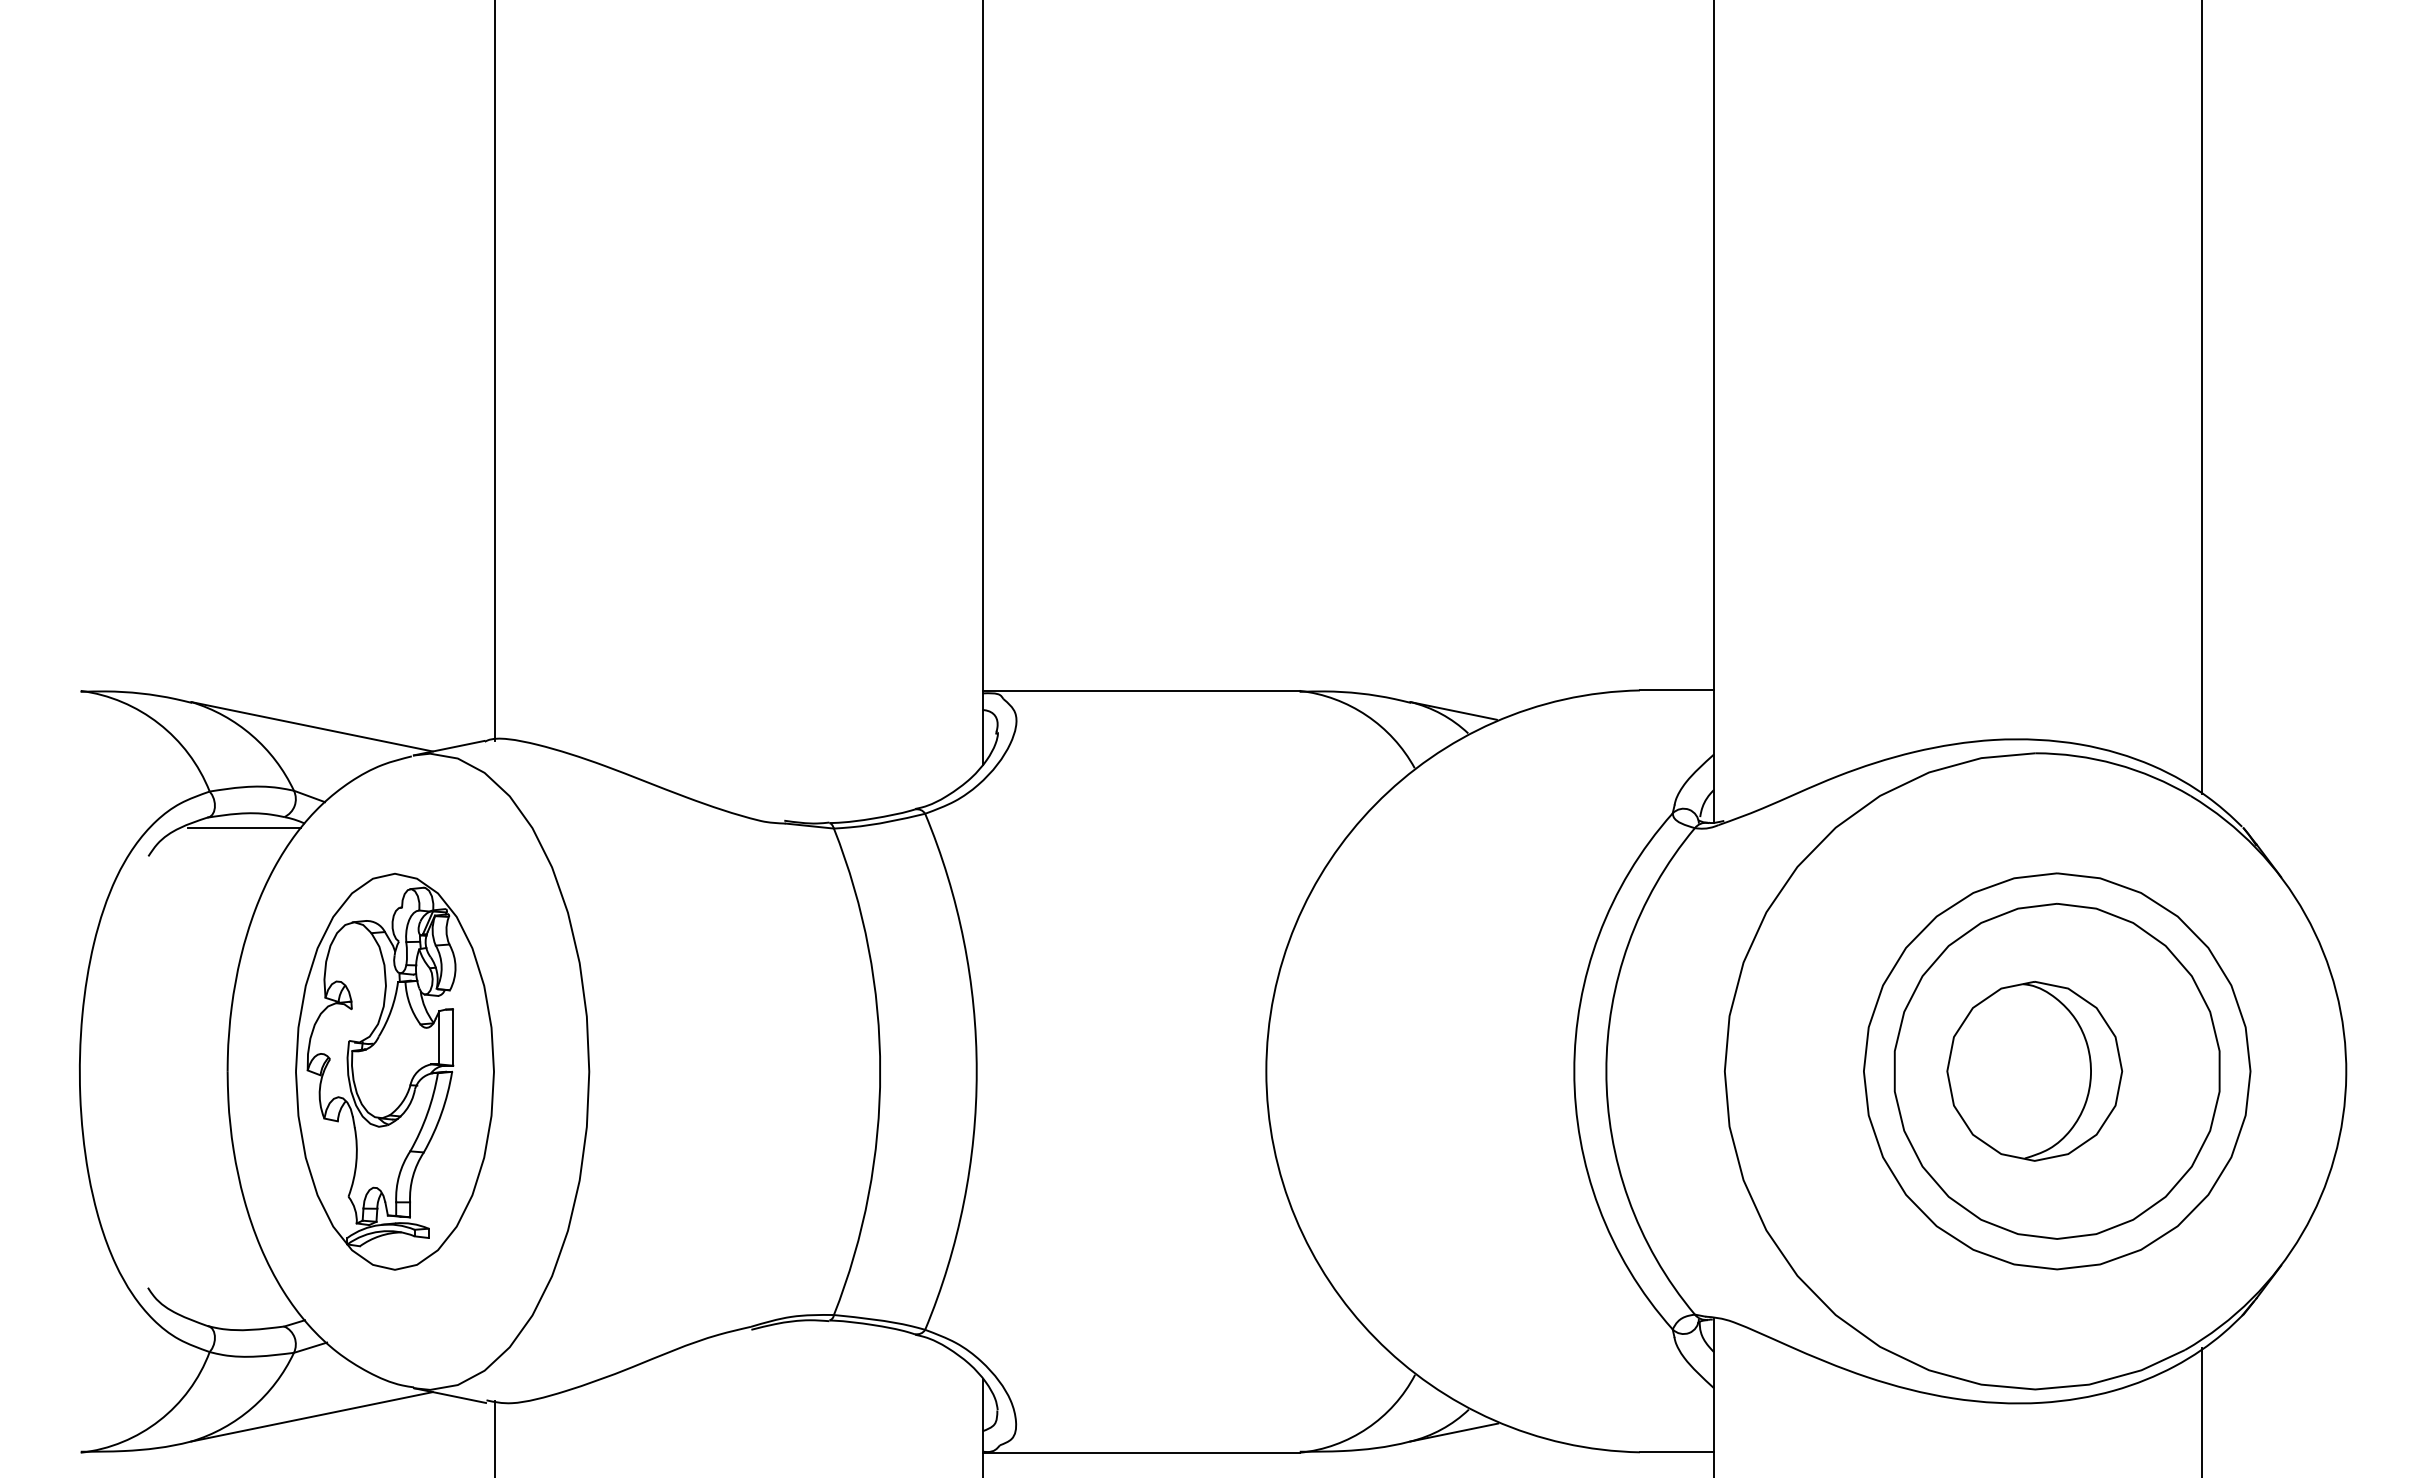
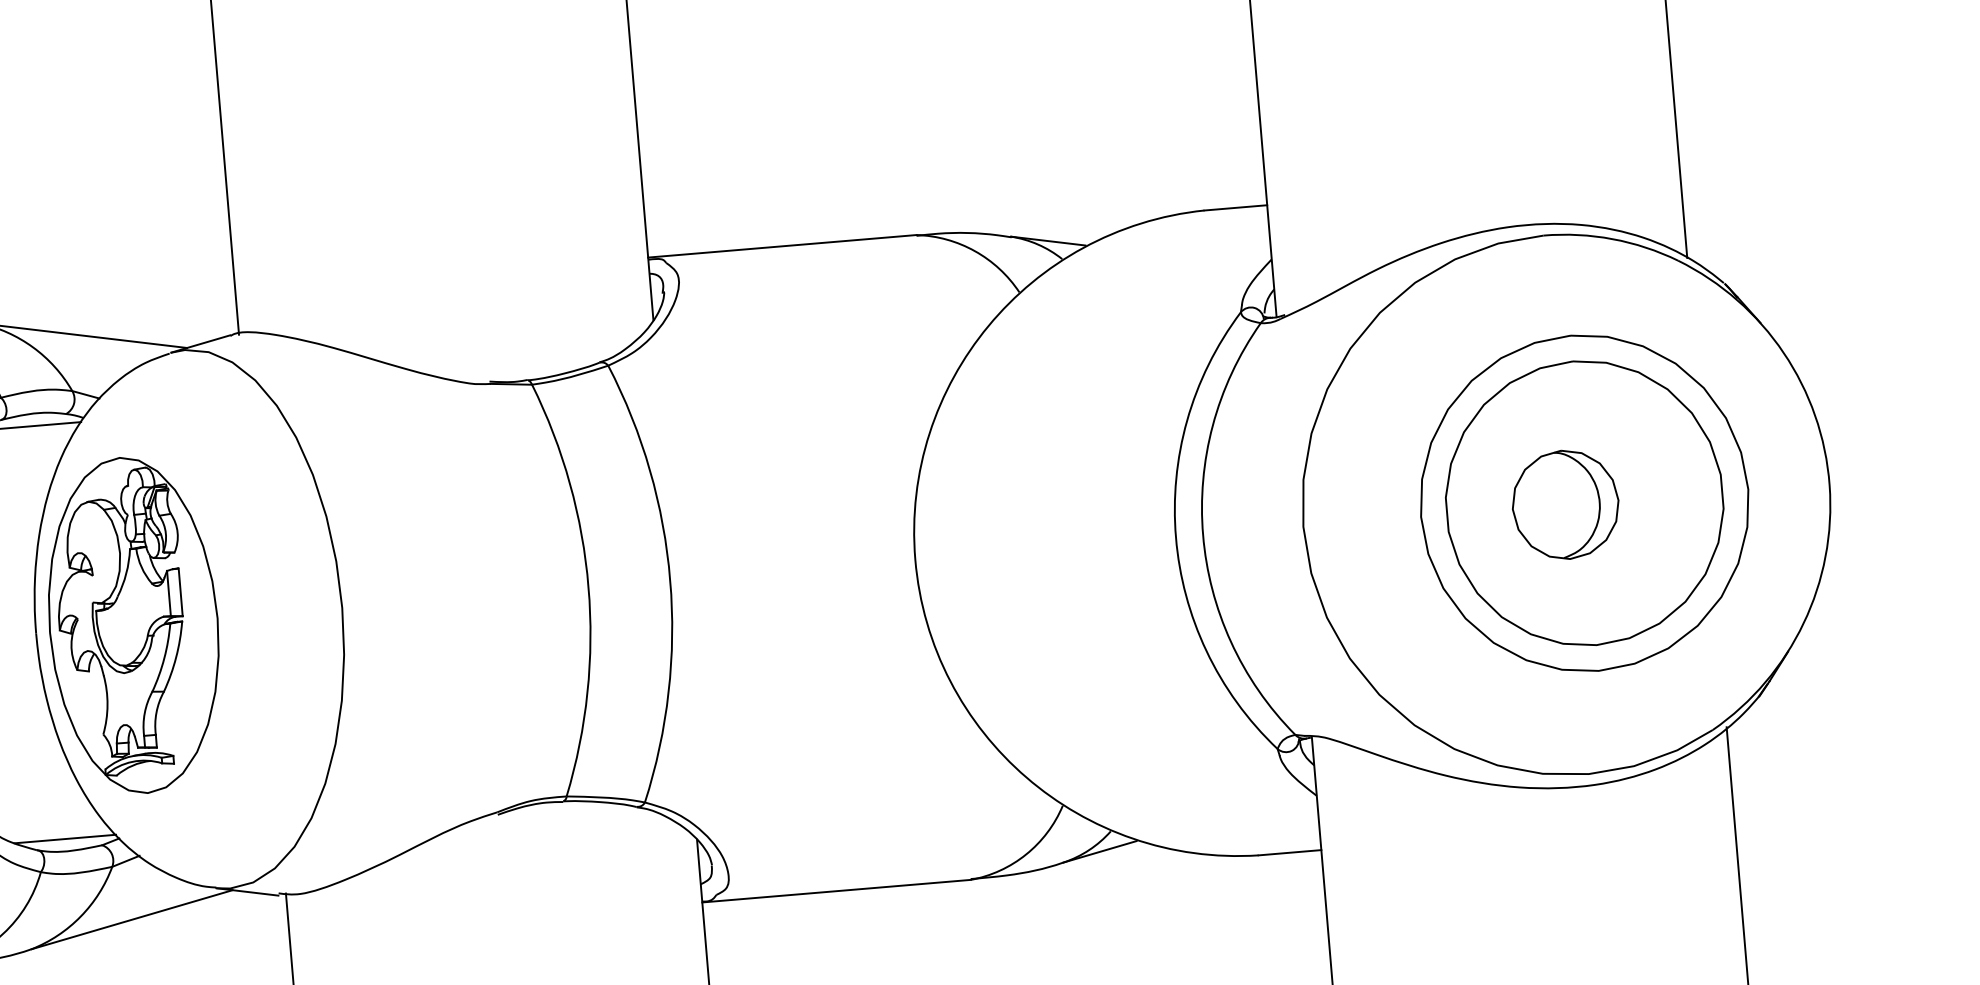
part: (394, 1071) -> (133, 625), moved
part: (2034, 1071) -> (1565, 504), size x0.71
line: (241, 1315) -> (65, 838), added

